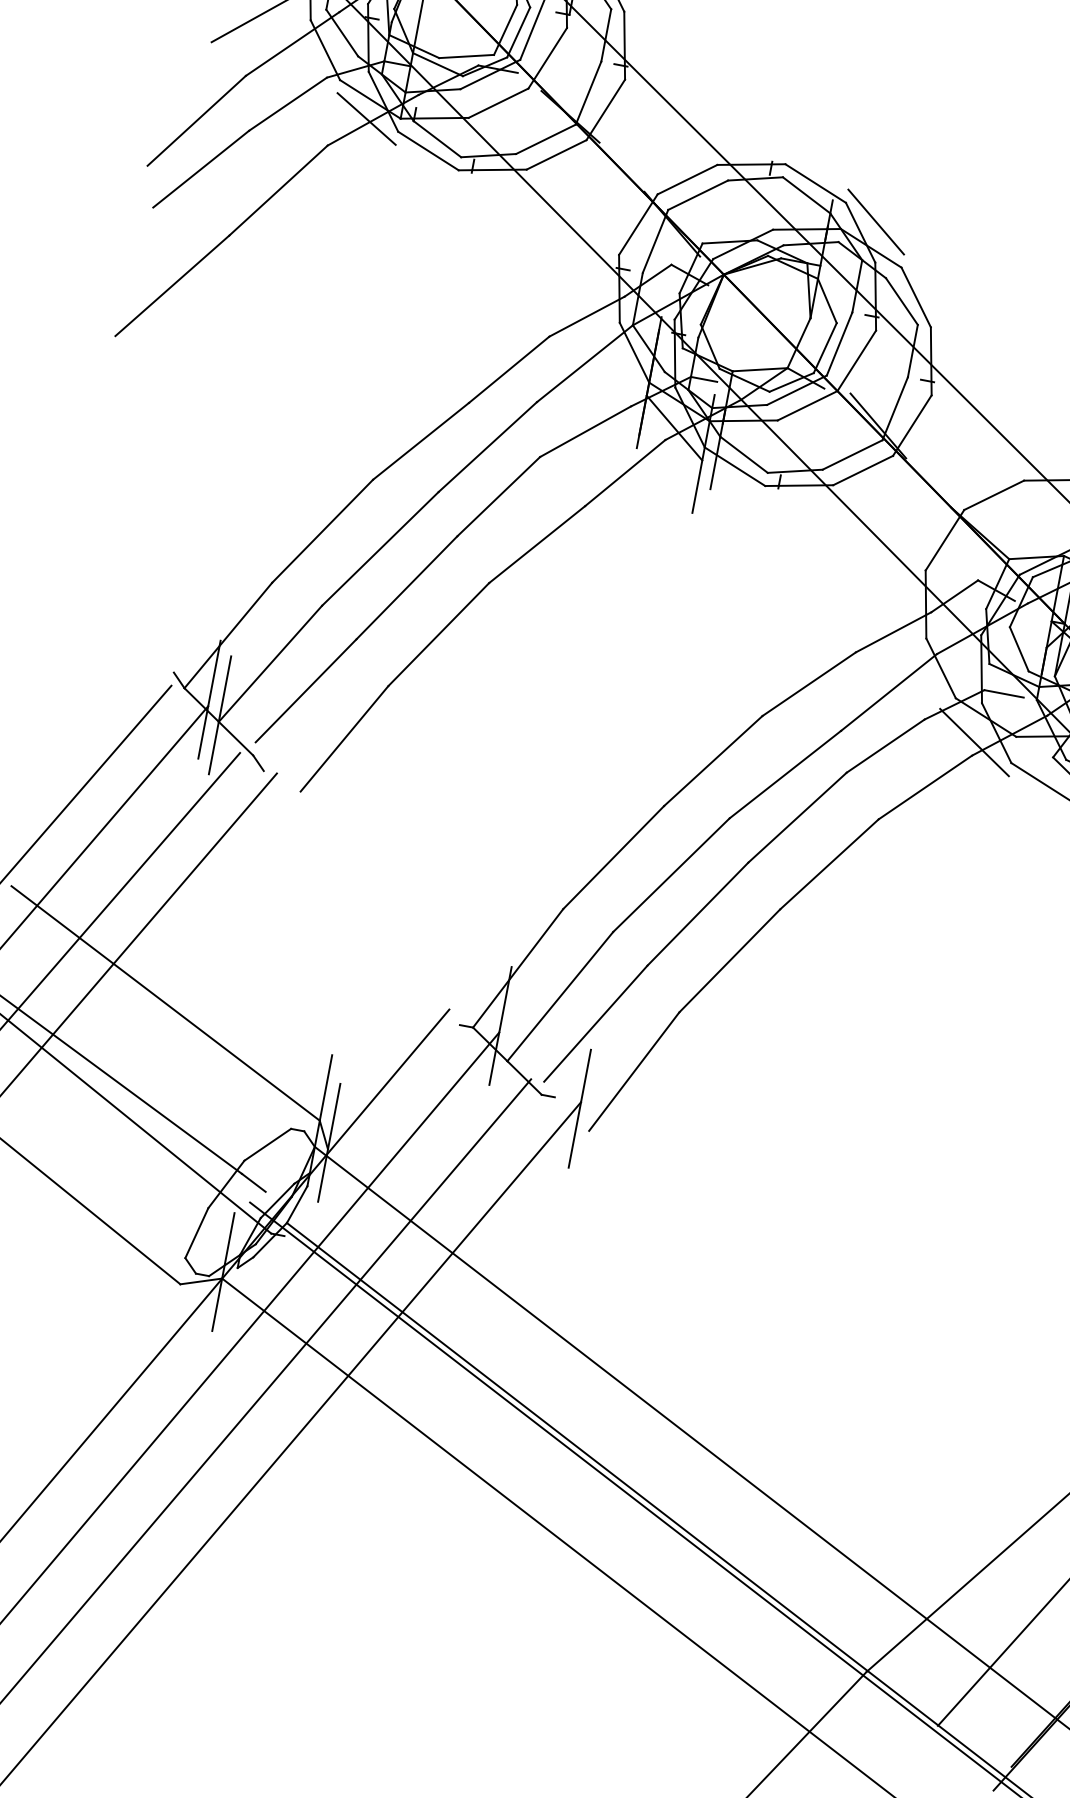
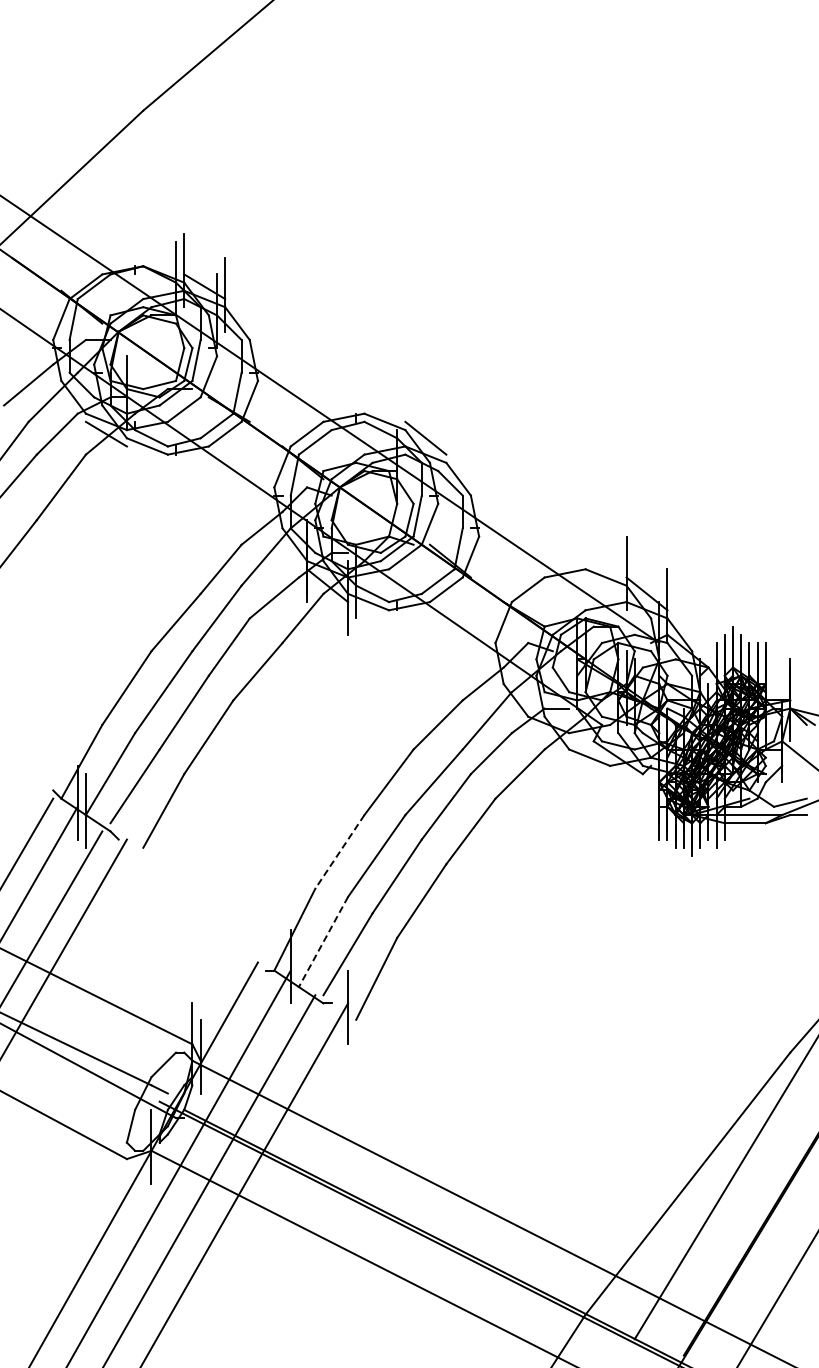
line: (974, 741) -> (544, 740), removed
line: (612, 858) -> (339, 852), solid -> dashed
line: (560, 997) -> (323, 942), solid -> dashed

